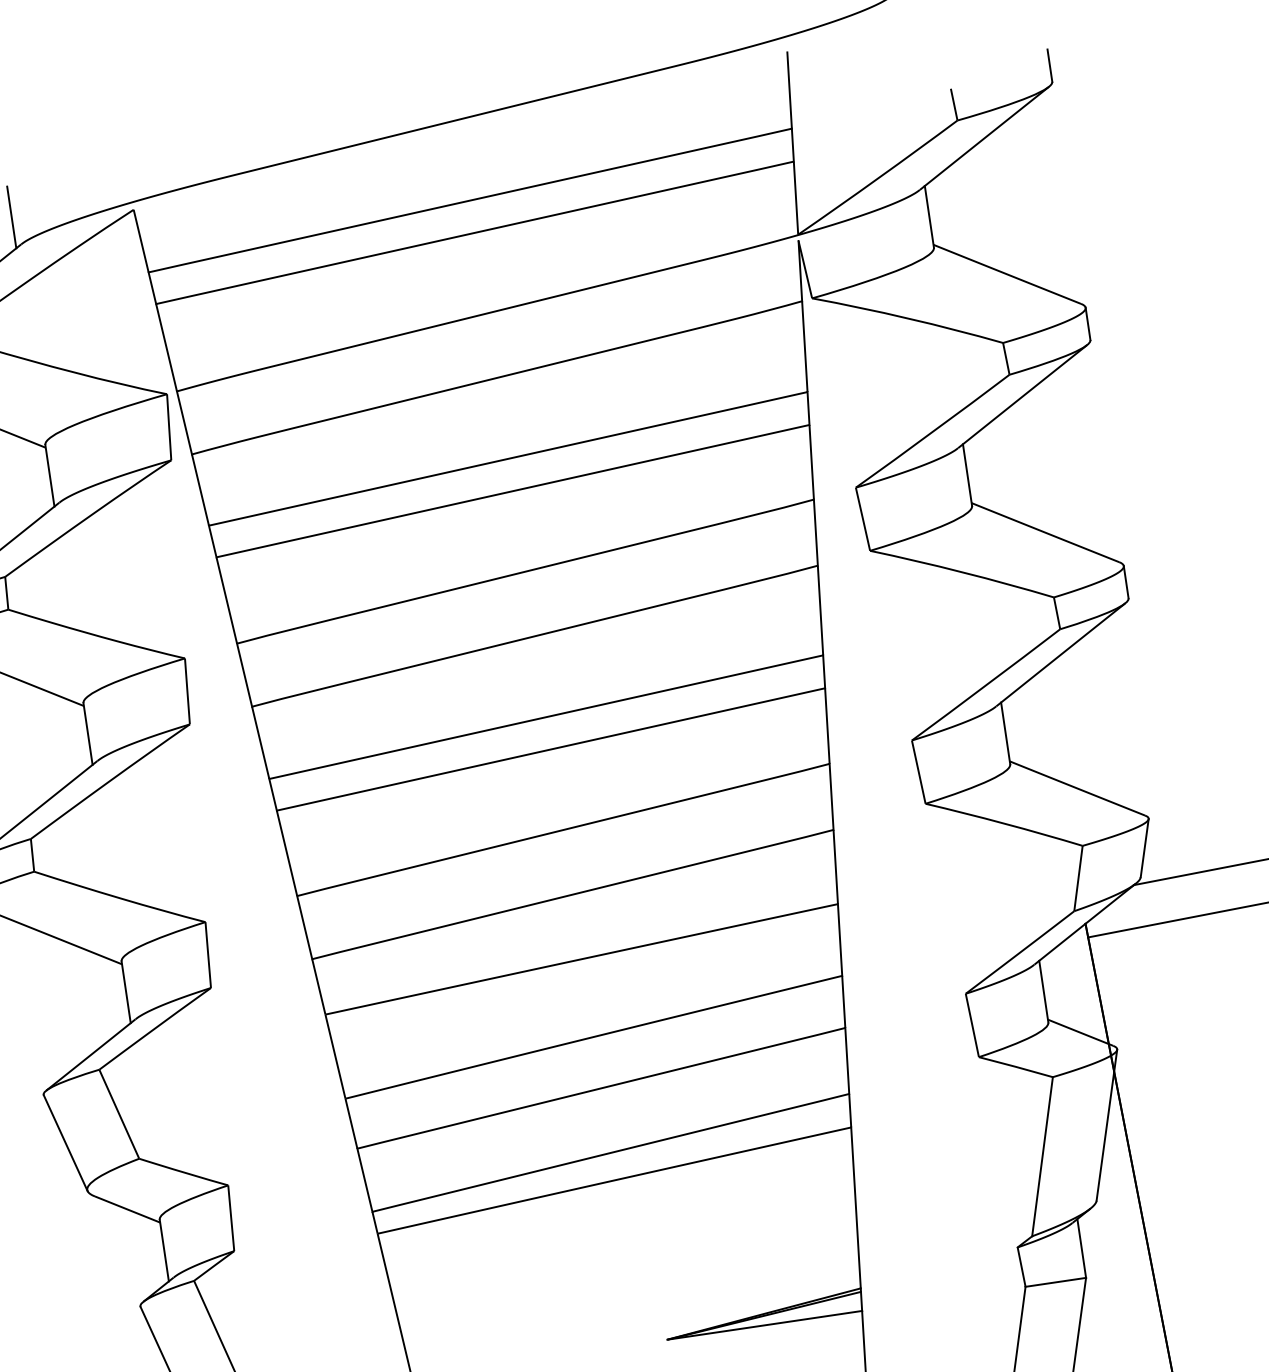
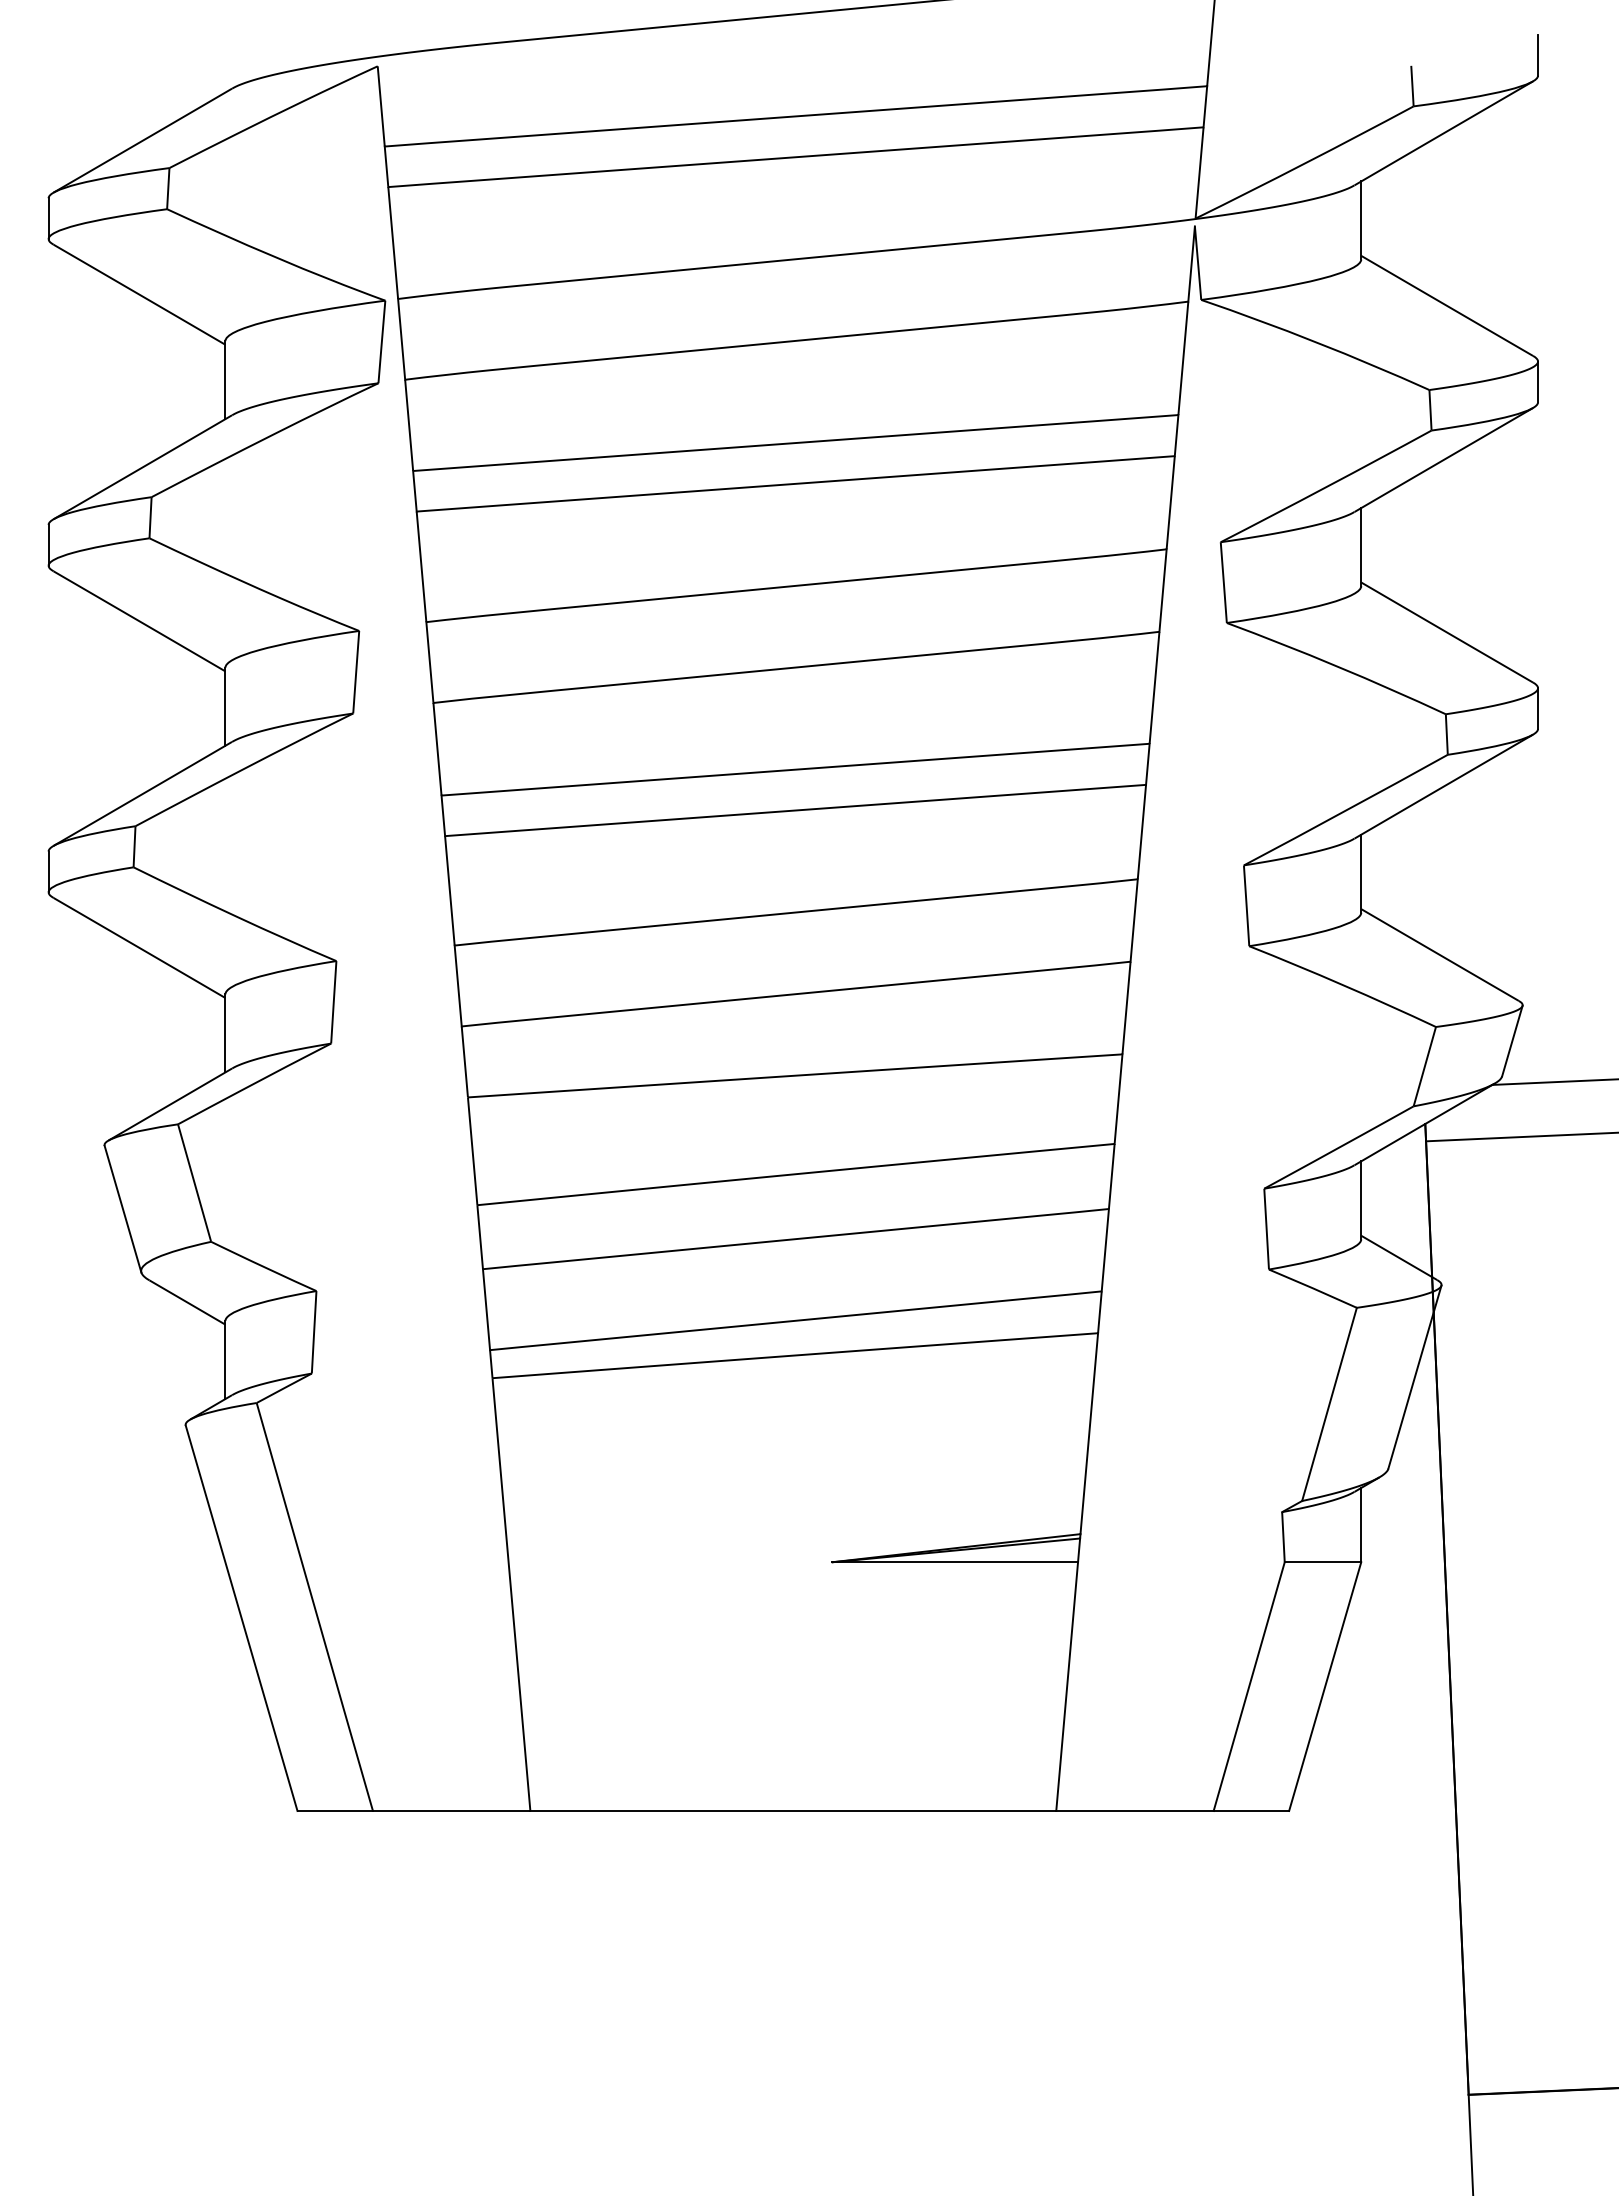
line: (11, 217) -> (225, 53), removed

